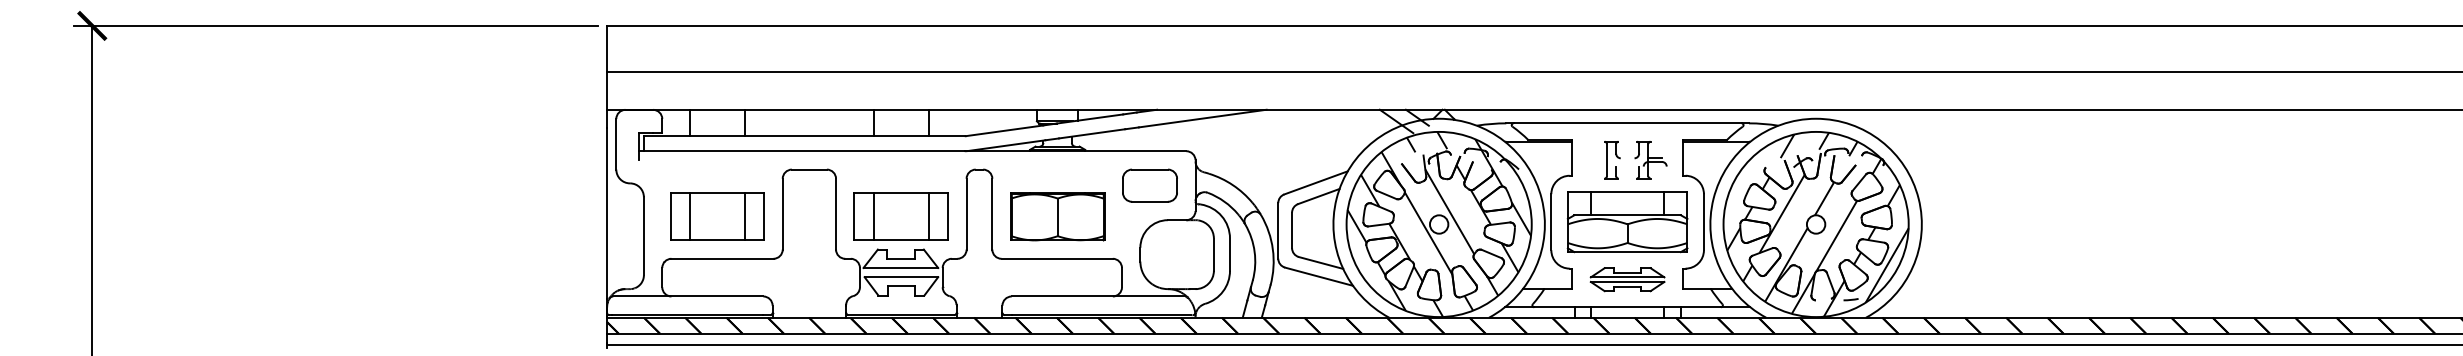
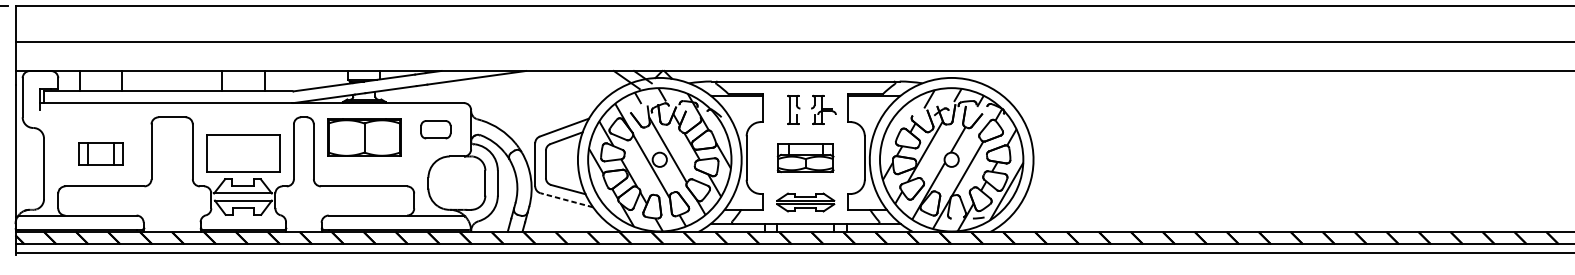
part: (1149, 185) -> (435, 129), size x0.7
part: (717, 216) -> (101, 153), size x0.6
line: (873, 216) -> (221, 153), removed
line: (928, 216) -> (264, 153), removed
part: (1057, 216) -> (364, 137), moved
part: (1627, 222) -> (805, 158), size x0.6
line: (1318, 276) -> (566, 200), solid -> dashed

